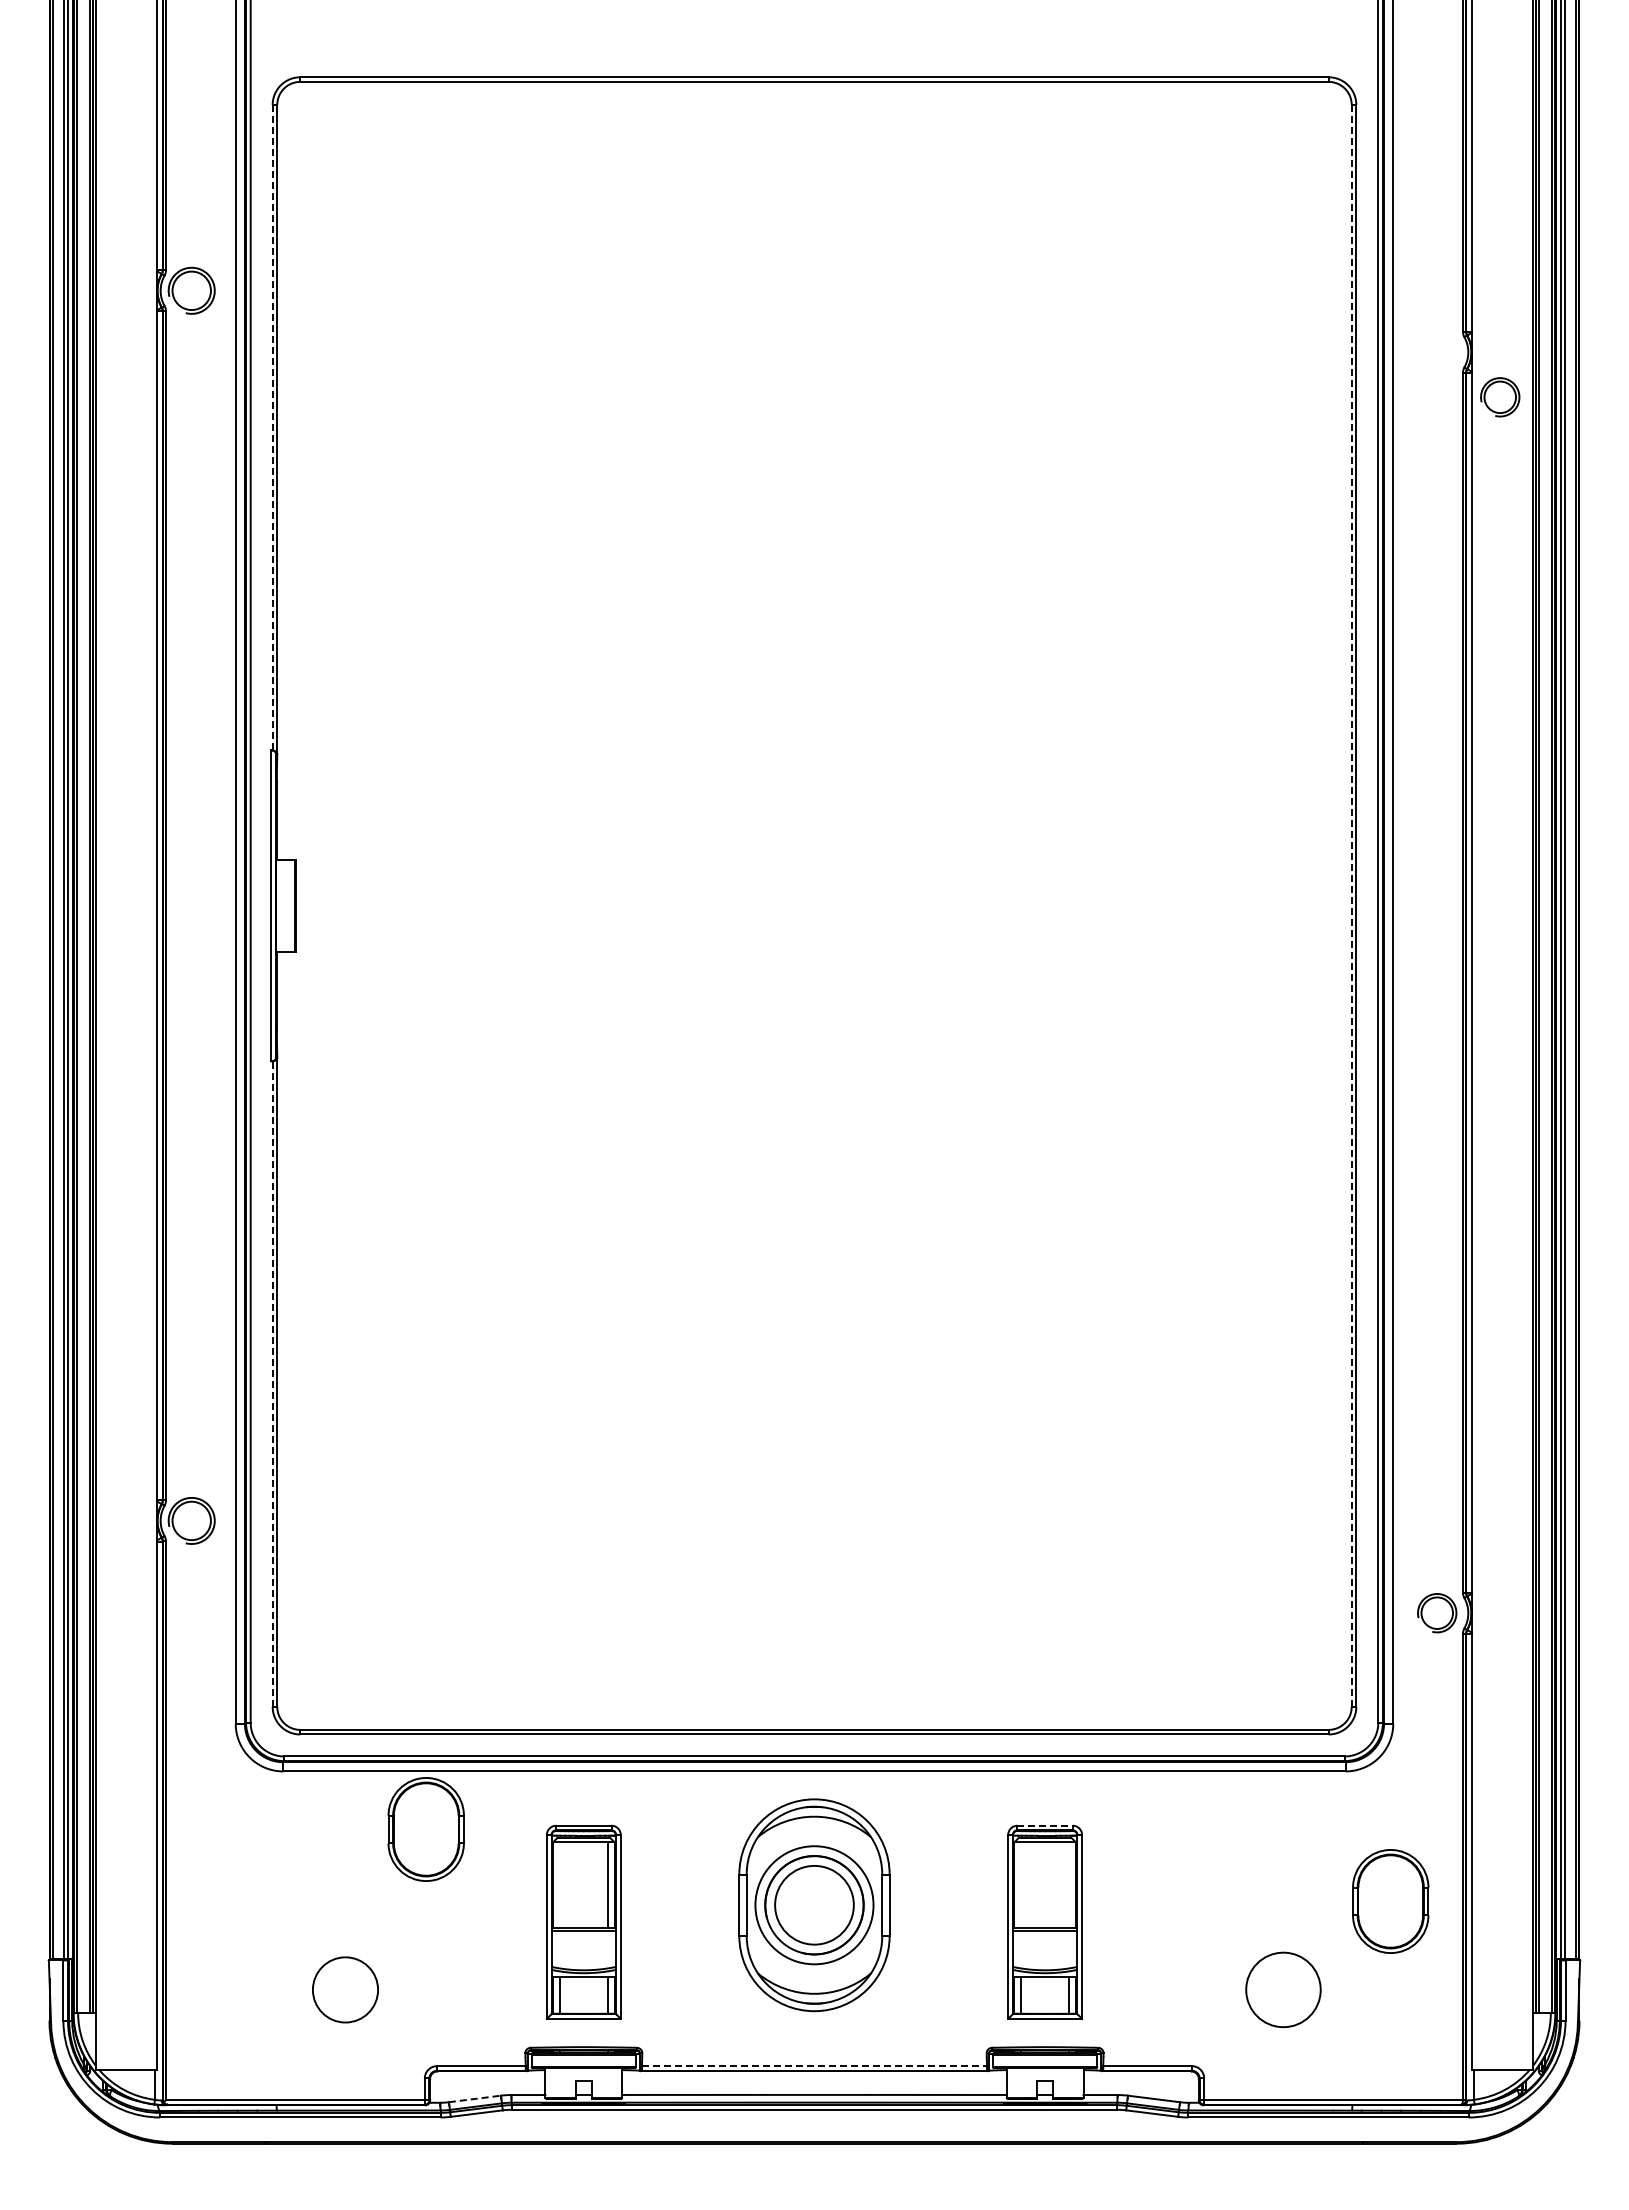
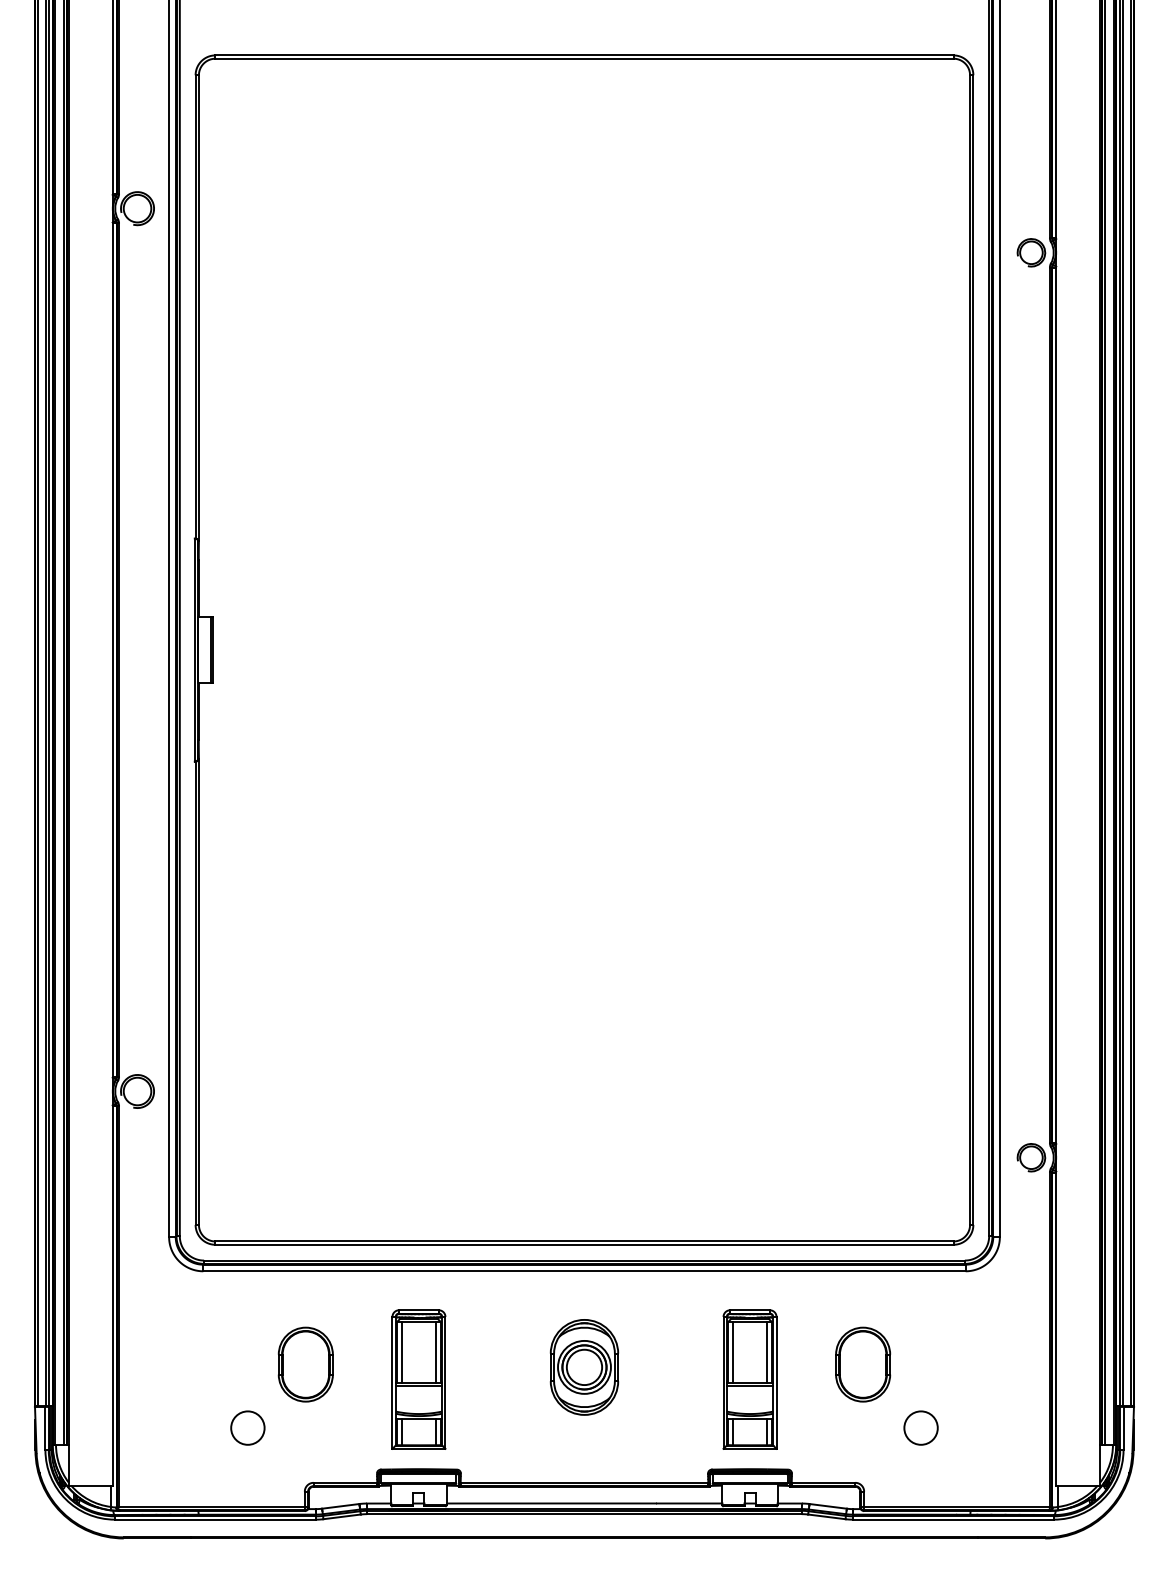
part: (1500, 397) -> (1031, 252), moved
line: (272, 427) -> (195, 306), dashed -> solid
line: (1351, 905) -> (969, 649), dashed -> solid
line: (272, 1384) -> (195, 993), dashed -> solid
line: (1045, 1825) -> (750, 1310), dashed -> solid
part: (425, 1829) -> (305, 1364), moved
line: (559, 1884) -> (401, 1352), added
line: (1020, 1884) -> (732, 1352), added
line: (1069, 1884) -> (767, 1352), added
part: (1390, 1901) -> (862, 1364), moved
part: (814, 1905) -> (584, 1367), size x0.62
circle: (345, 1989) -> (247, 1427), size x0.71
circle: (1283, 1989) -> (921, 1427), size x0.62
line: (814, 2066) -> (584, 1483), dashed -> solid
line: (475, 2098) -> (341, 1506), dashed -> solid

